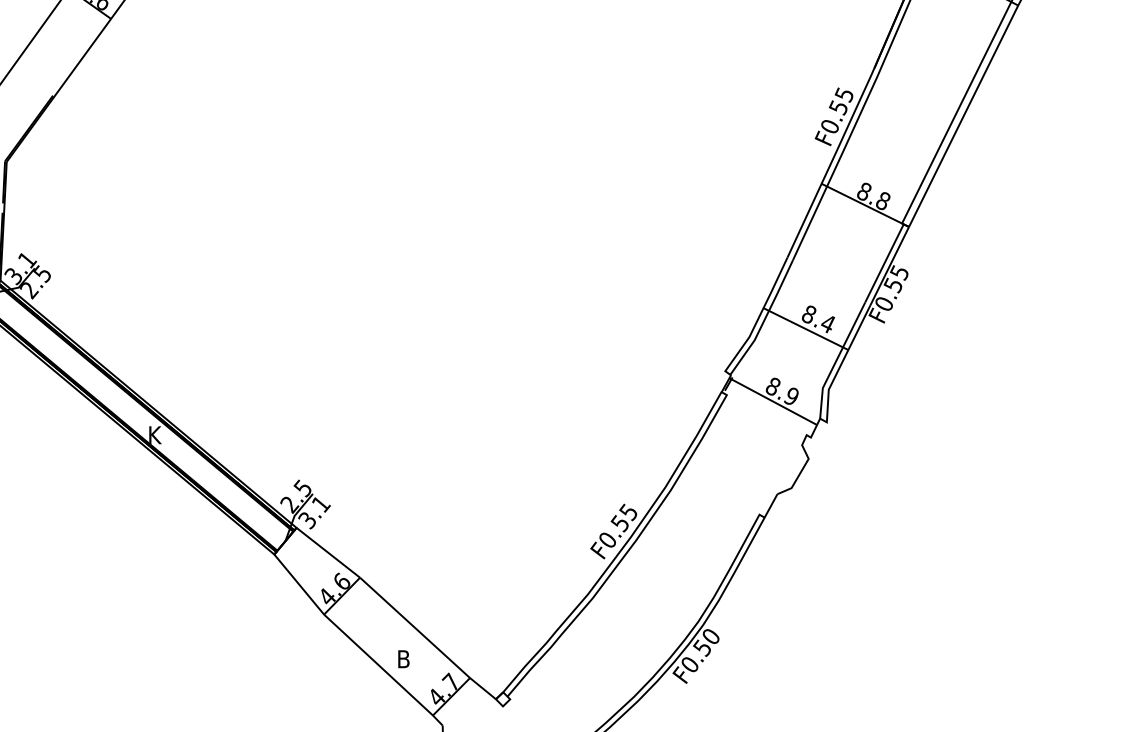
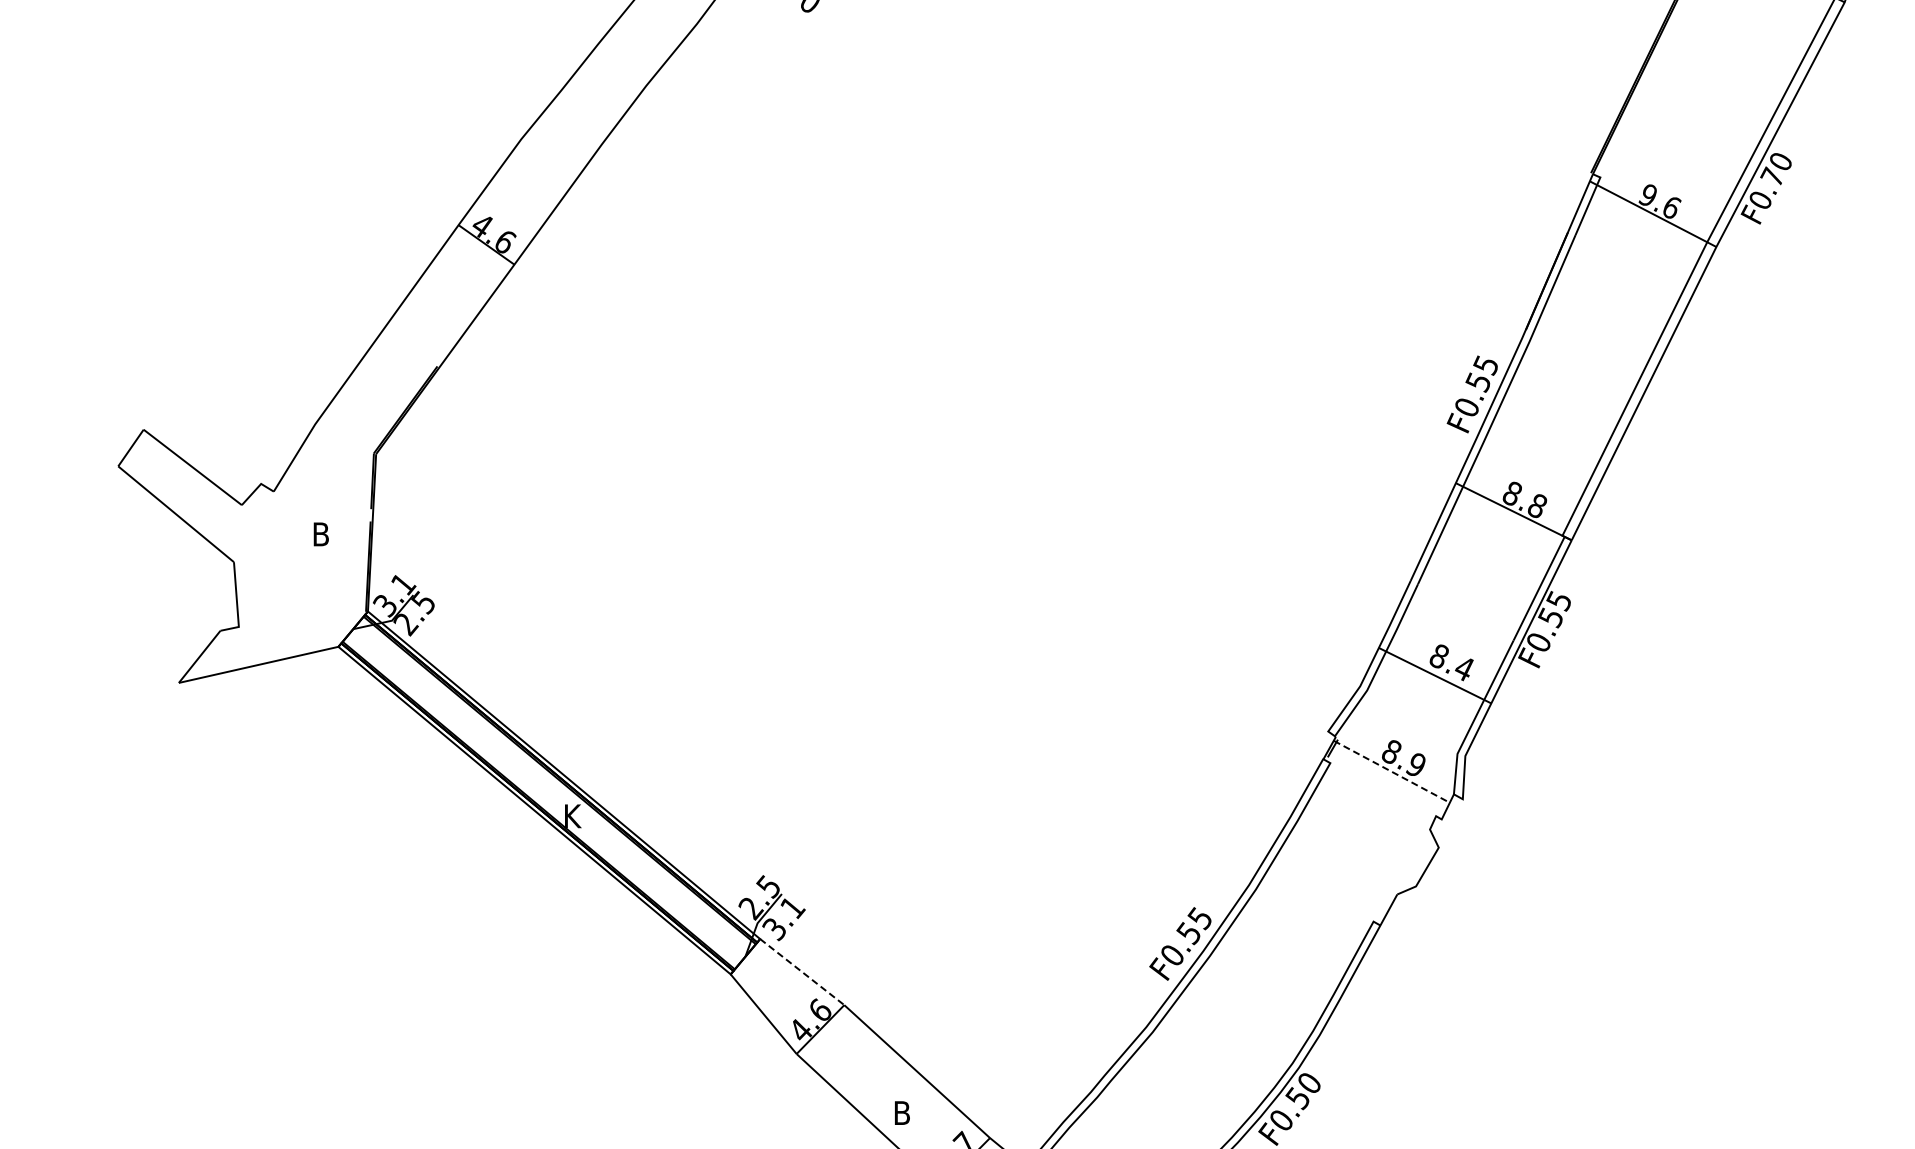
line: (773, 401) -> (1391, 771), solid -> dashed
line: (328, 553) -> (802, 972), solid -> dashed

